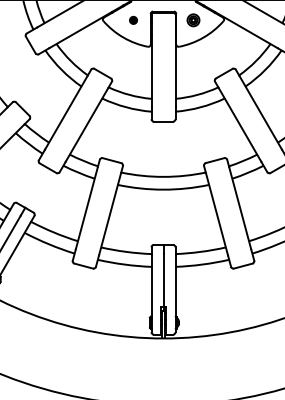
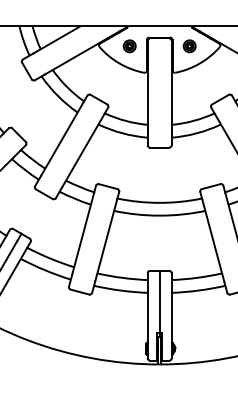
part: (133, 20) -> (129, 46), size x1.67

